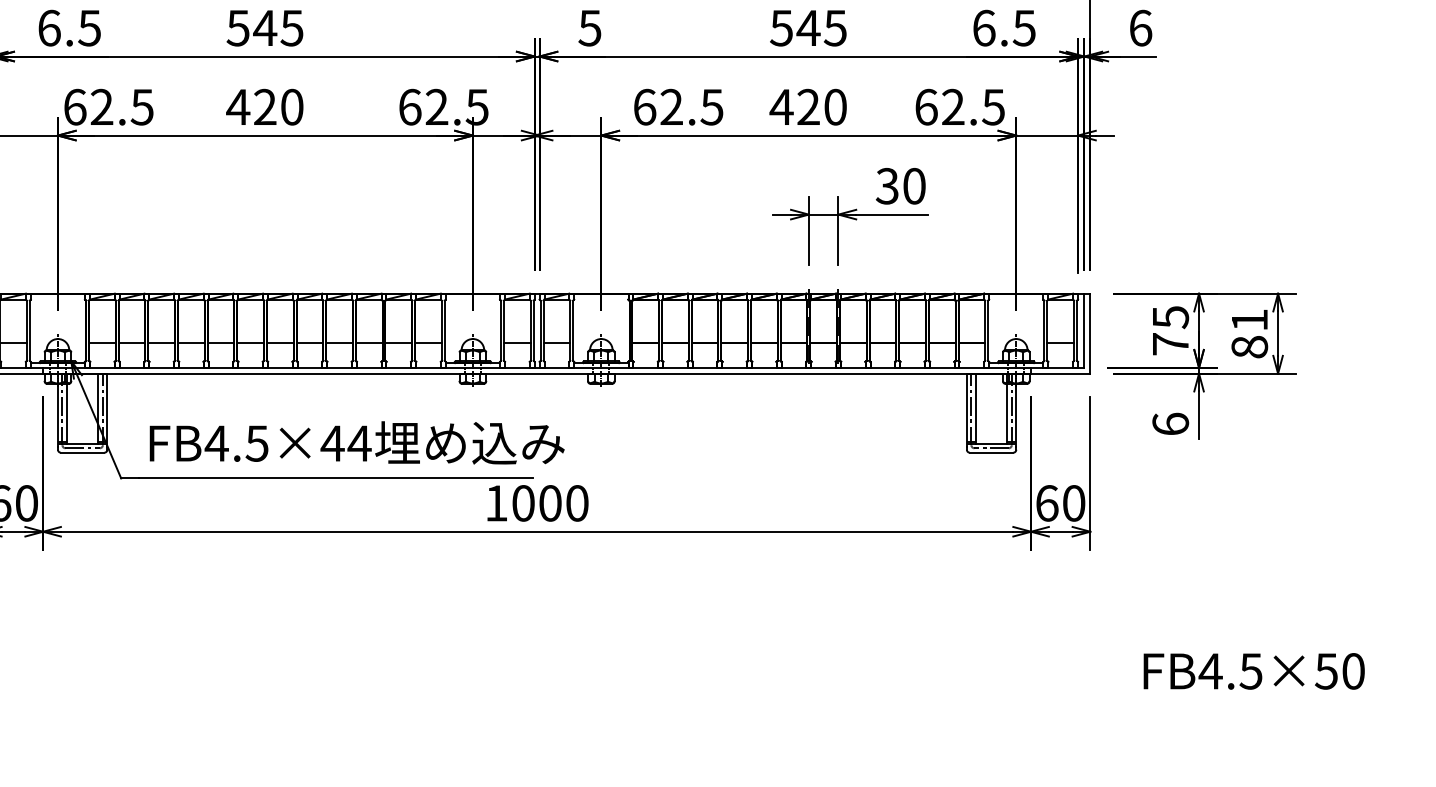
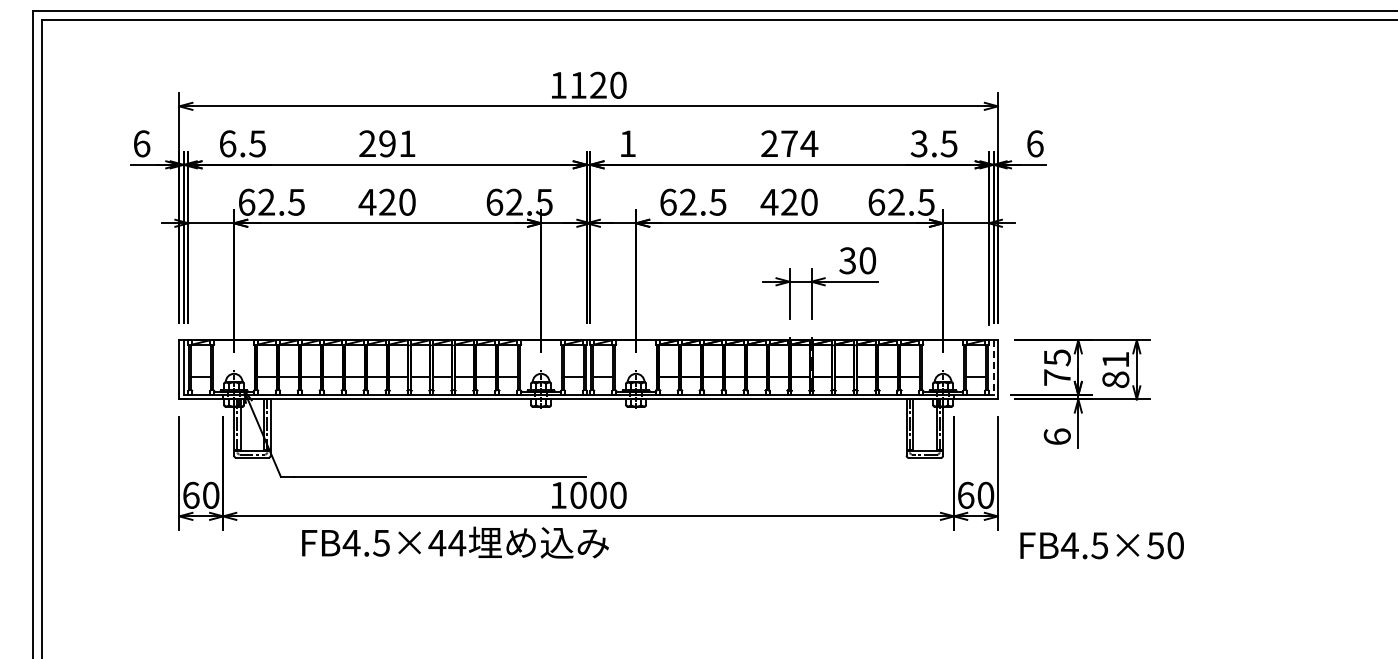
text: (265, 27) -> (387, 143), 545 -> 291
text: (589, 27) -> (627, 143), 5 -> 1
text: (808, 27) -> (789, 143), 545 -> 274
text: (983, 27) -> (918, 143), 6.5 -> 3.5
line: (1084, 331) -> (993, 368), solid -> dashed
text: (357, 442) -> (455, 542), moved
text: (1253, 671) -> (1101, 545), moved

